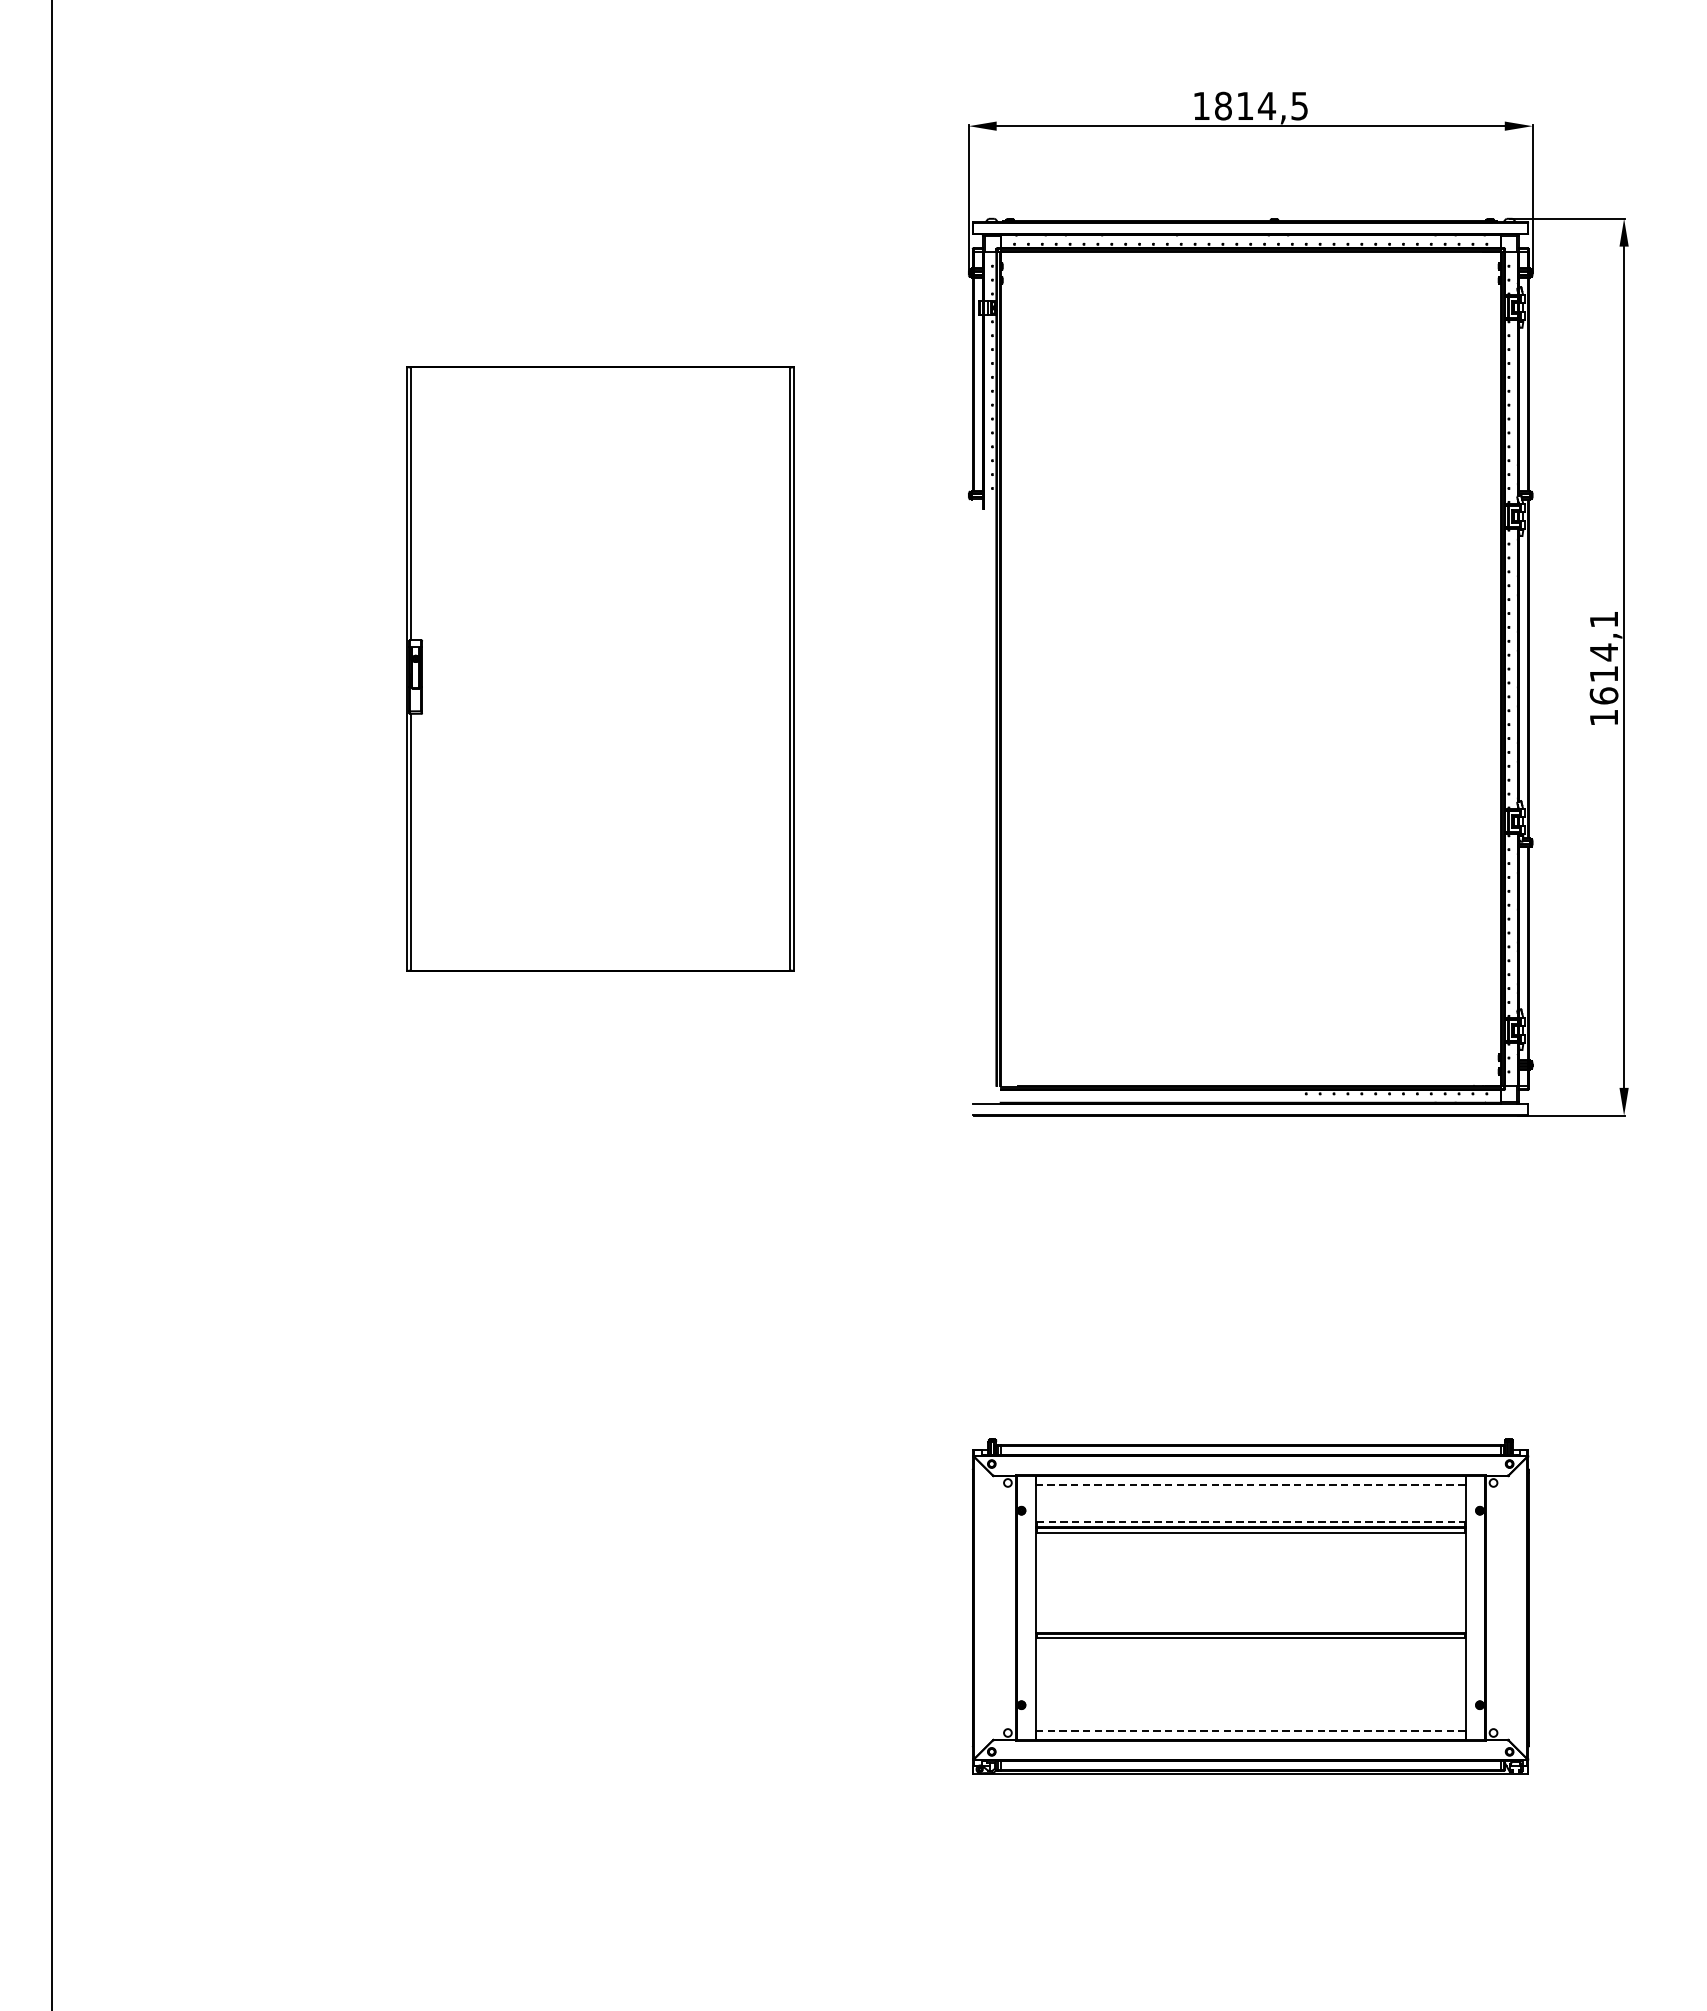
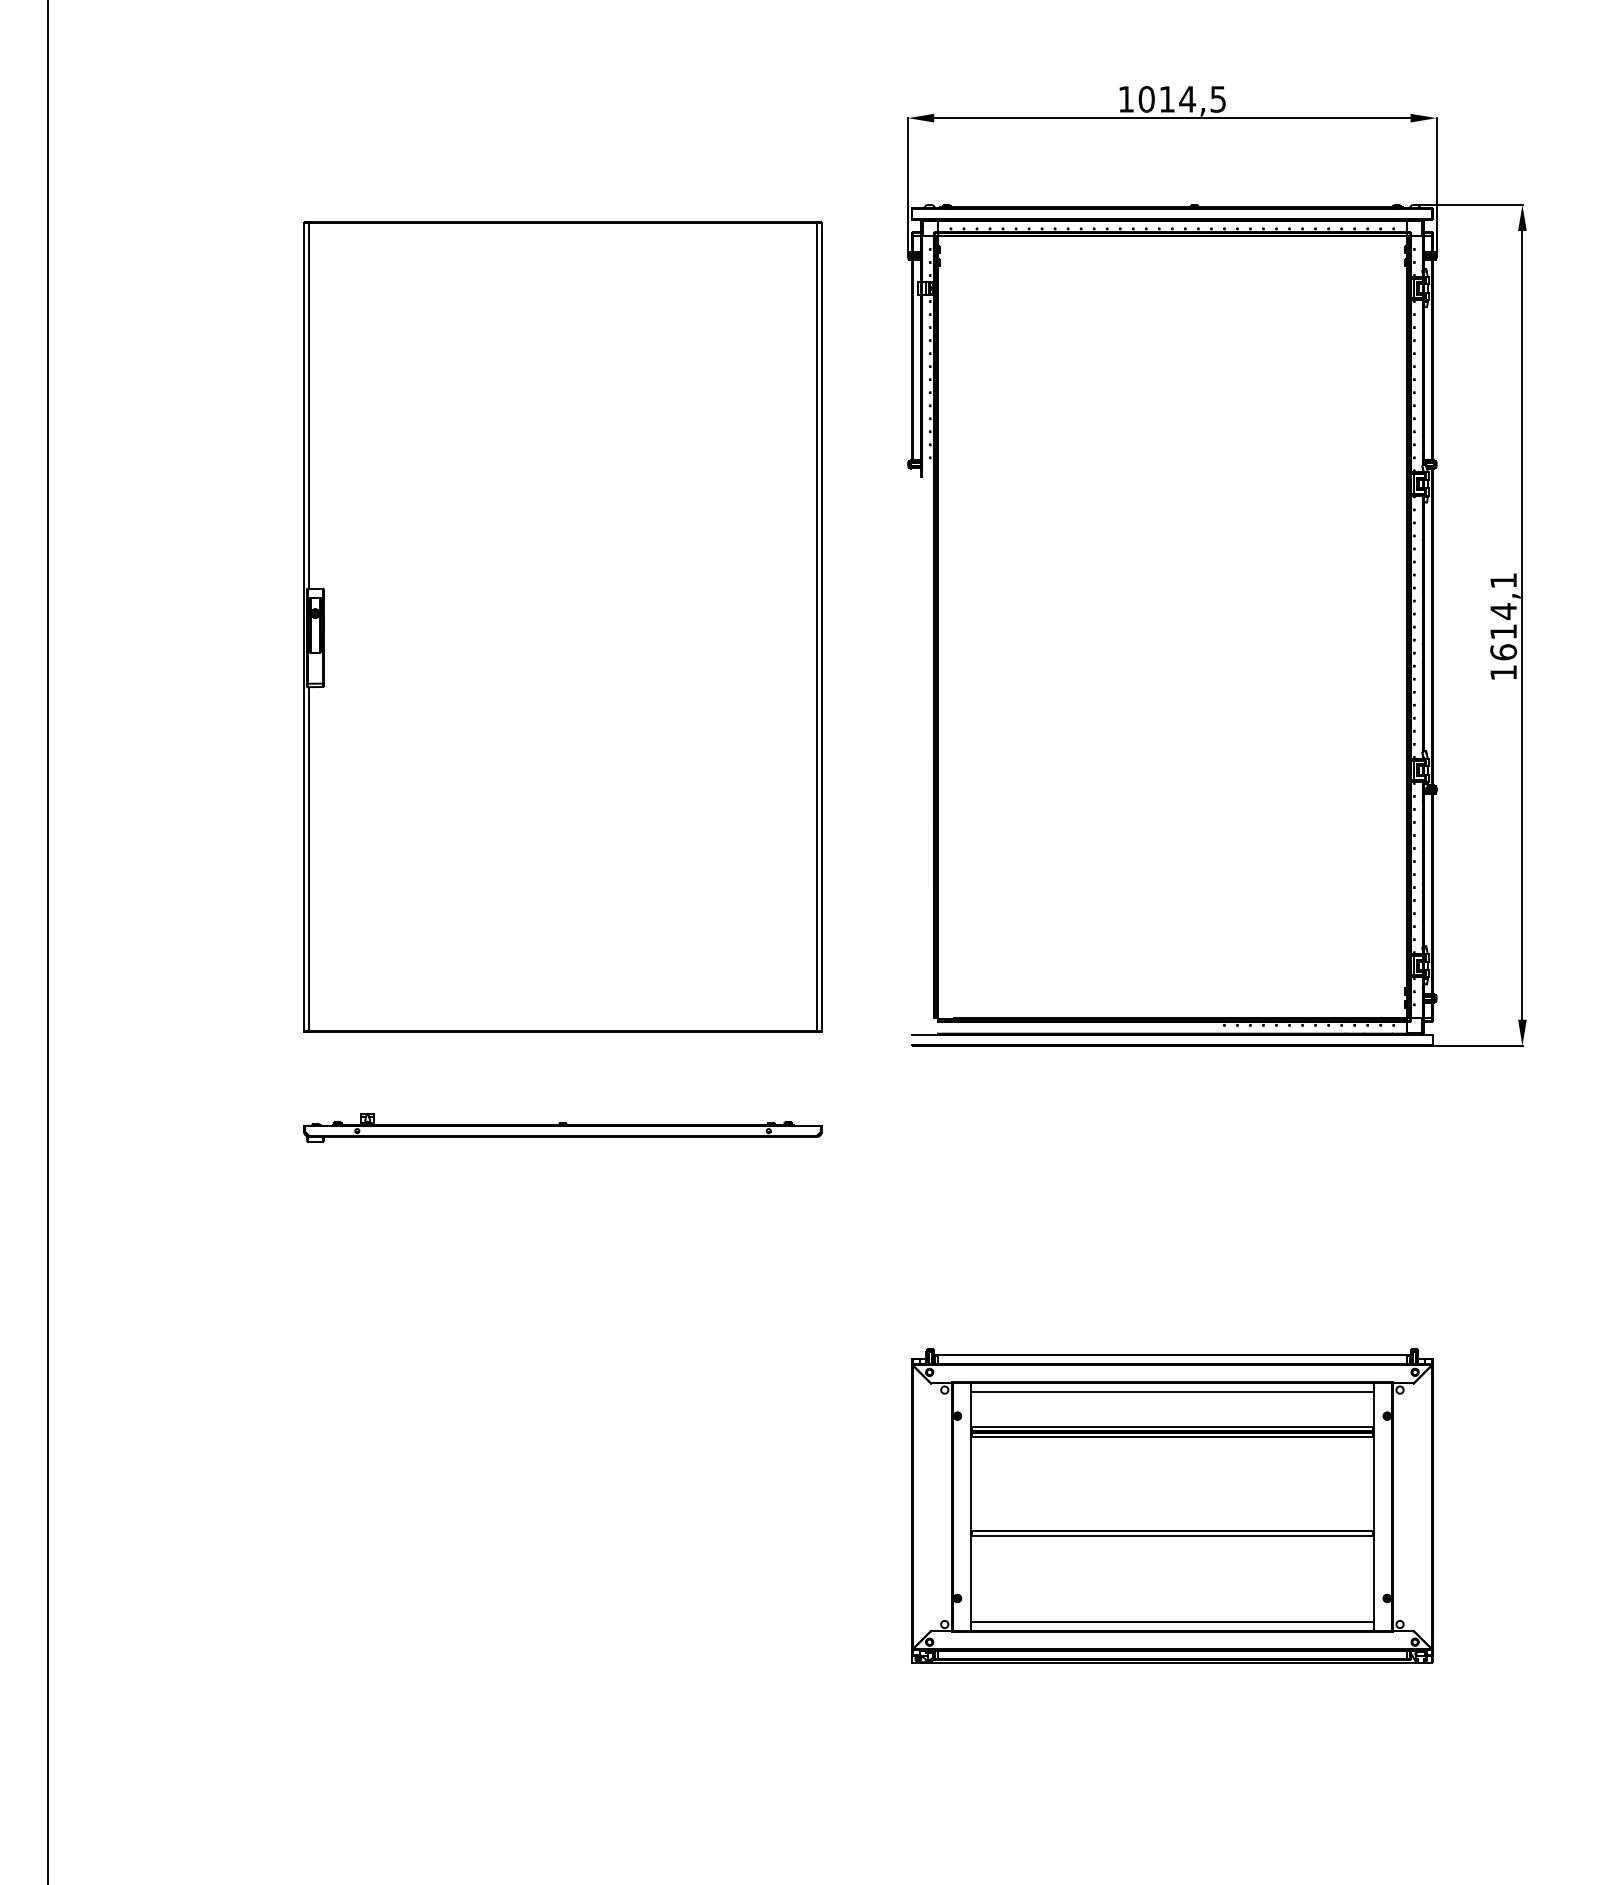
text: (1223, 106) -> (1146, 99), 1814,5 -> 1014,5
part: (600, 668) -> (562, 626), size x1.43
part: (600, 1202) -> (562, 1127), added
line: (1250, 1485) -> (1172, 1392), dashed -> solid
line: (1250, 1521) -> (1172, 1426), dashed -> solid
line: (1250, 1730) -> (1172, 1622), dashed -> solid

